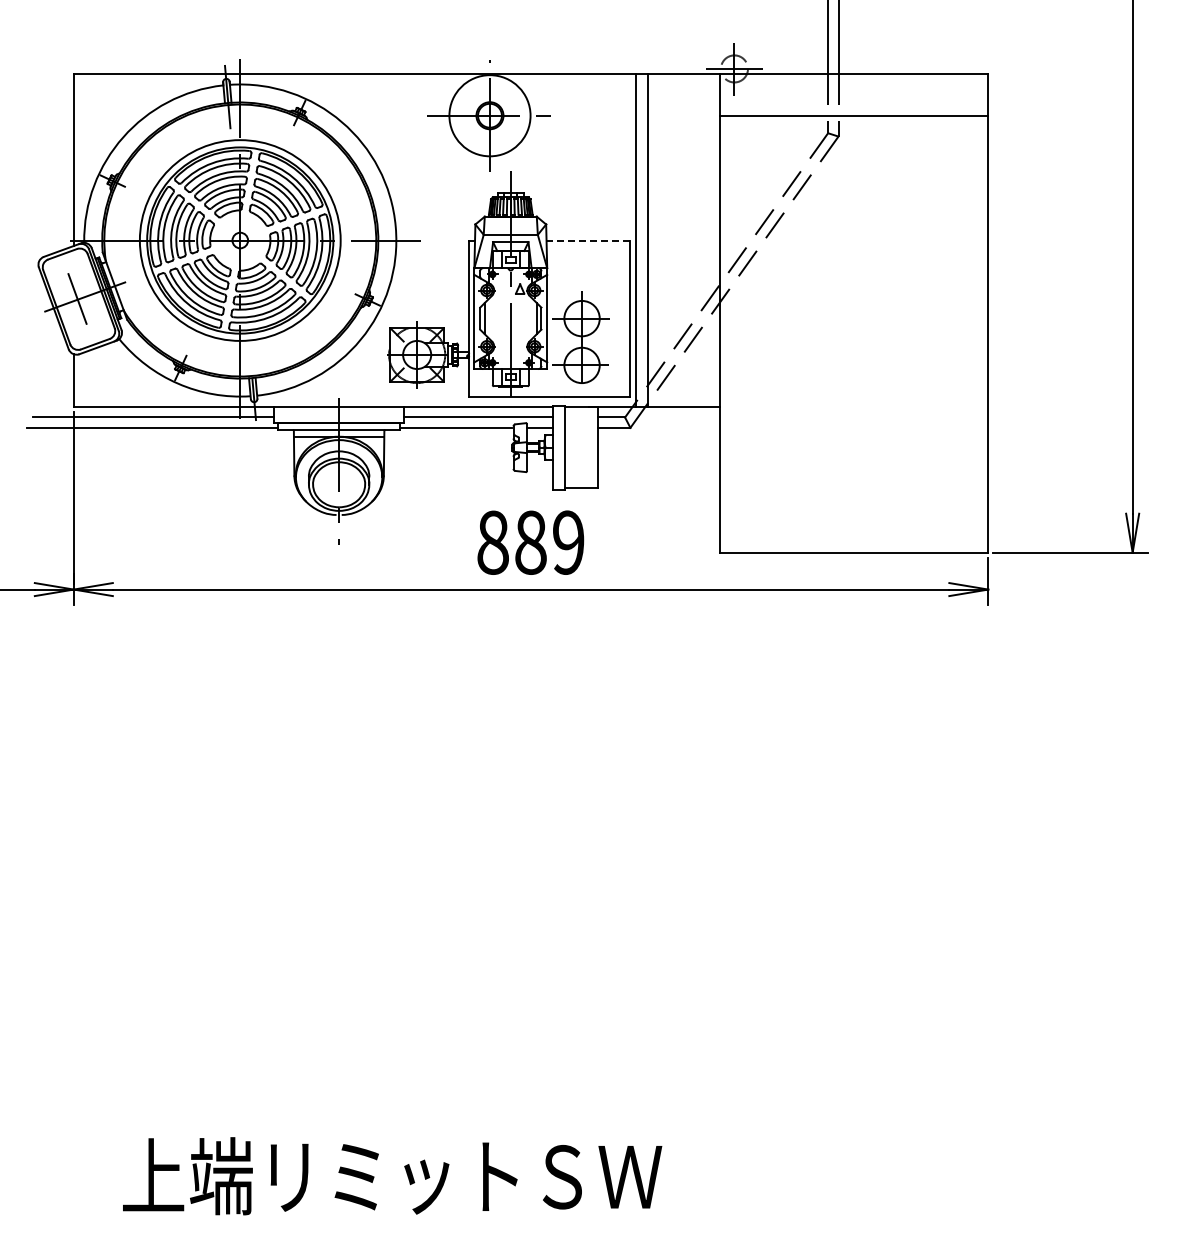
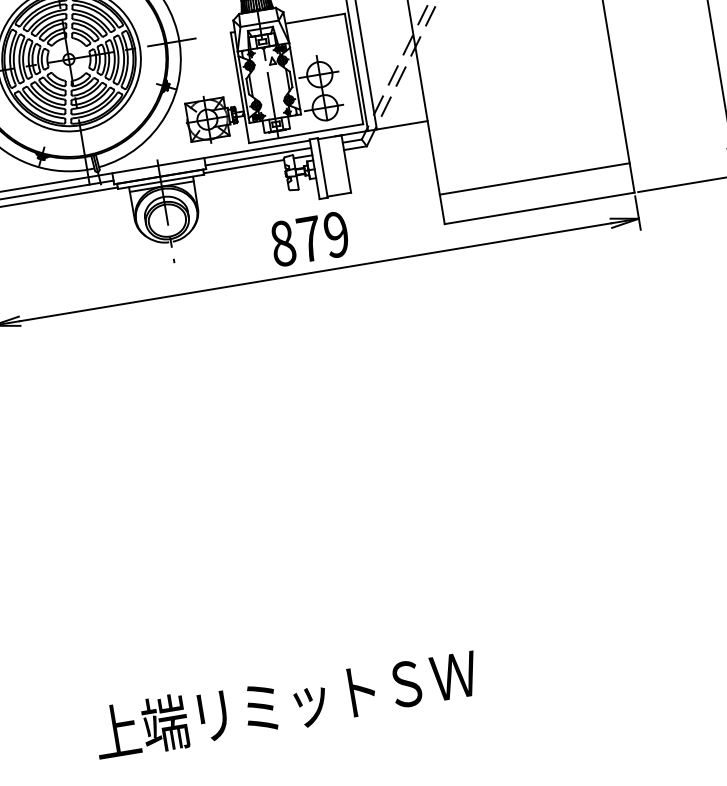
line: (588, 240) -> (315, 18), dashed -> solid
line: (853, 511) -> (534, 179), added
text: (530, 542) -> (309, 239), 889 -> 879

